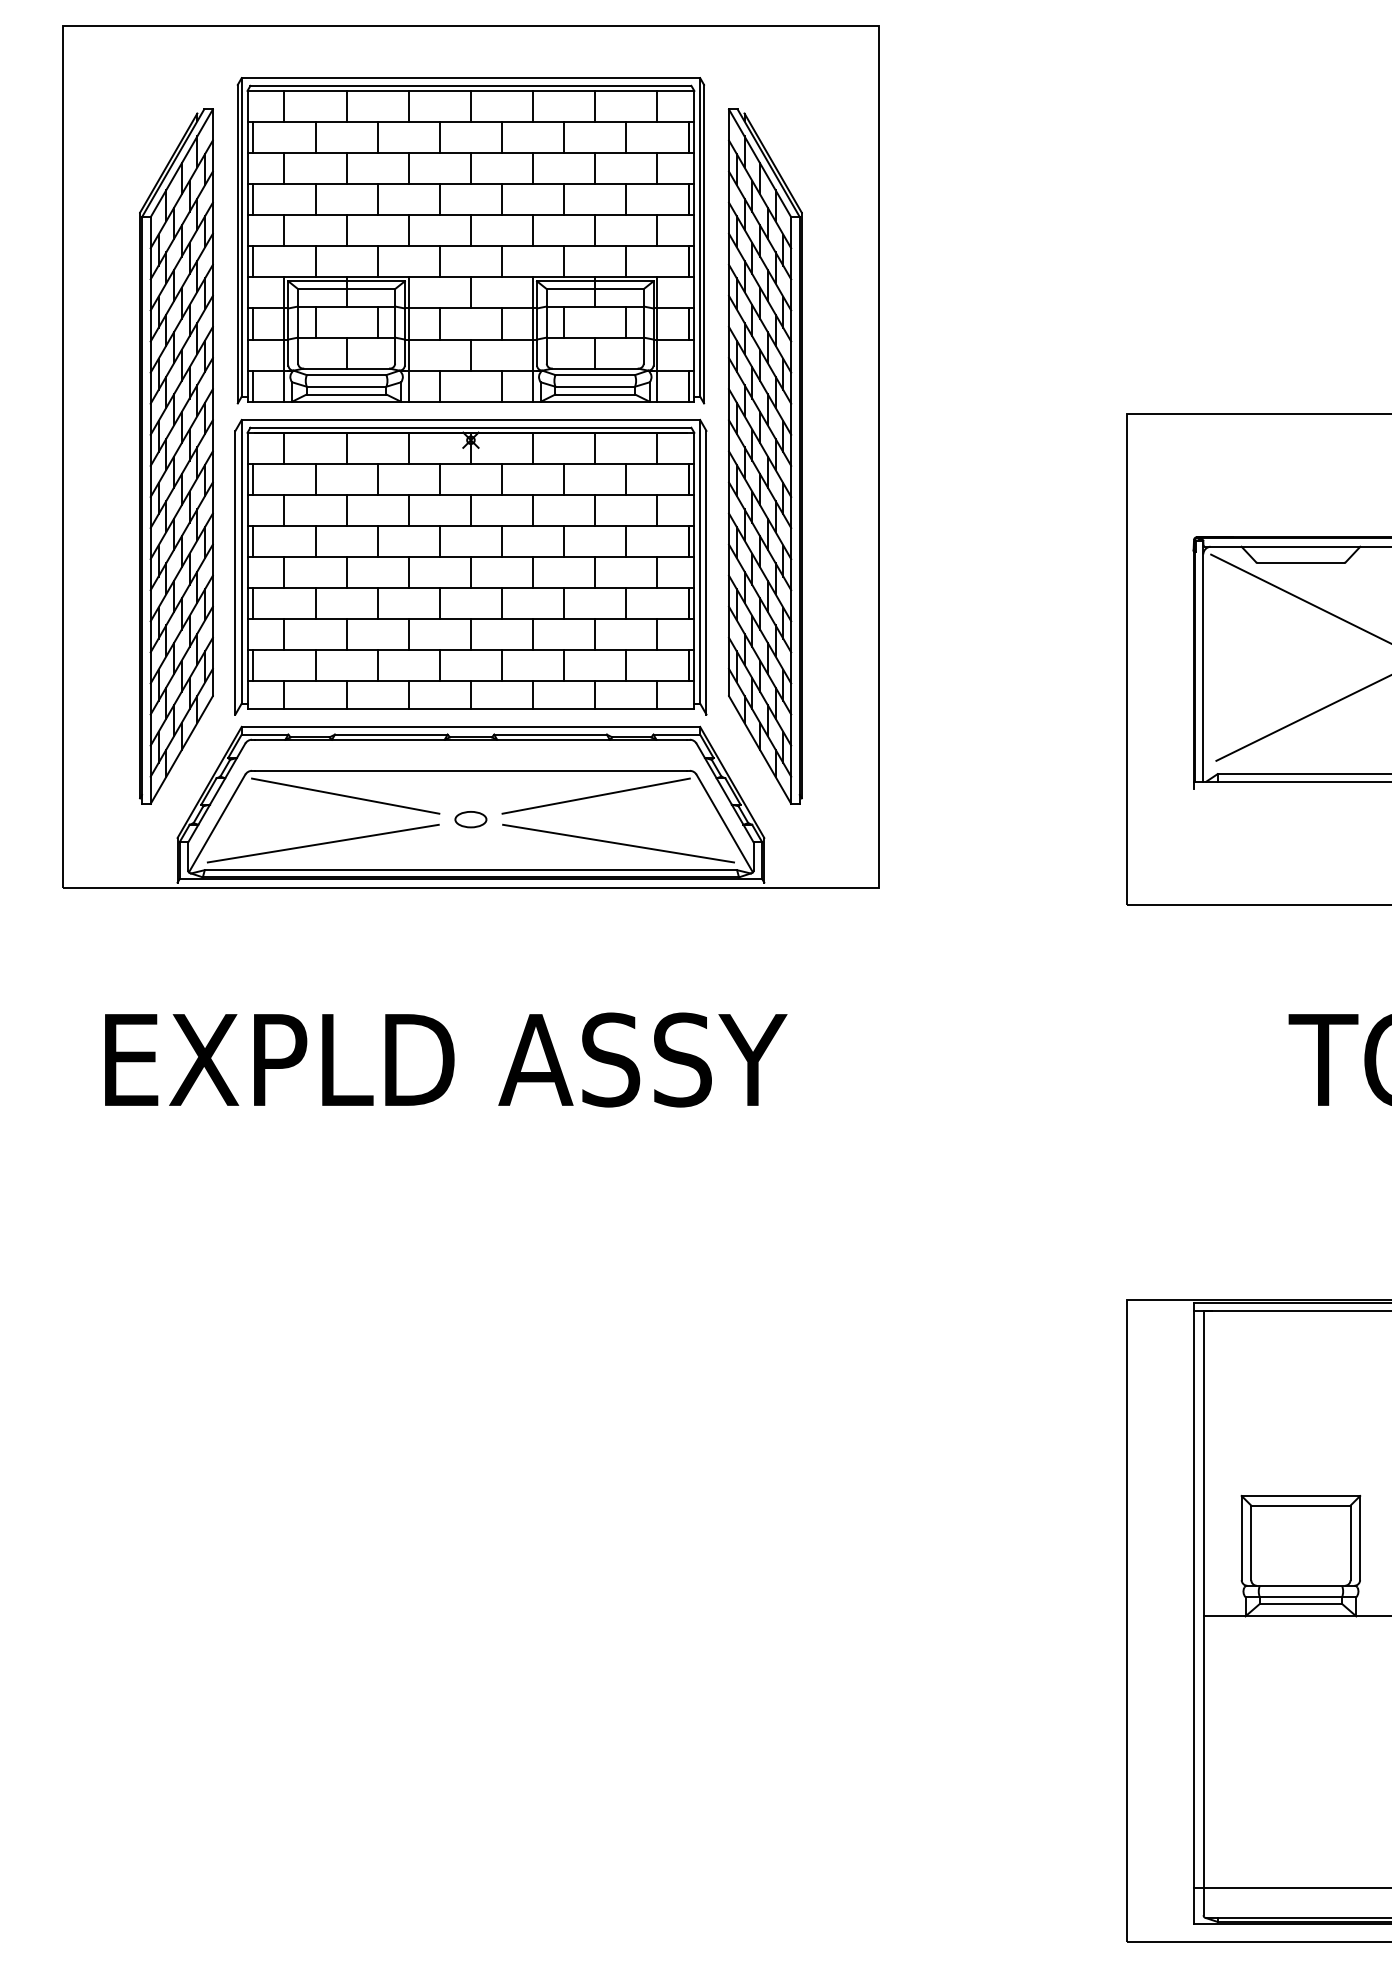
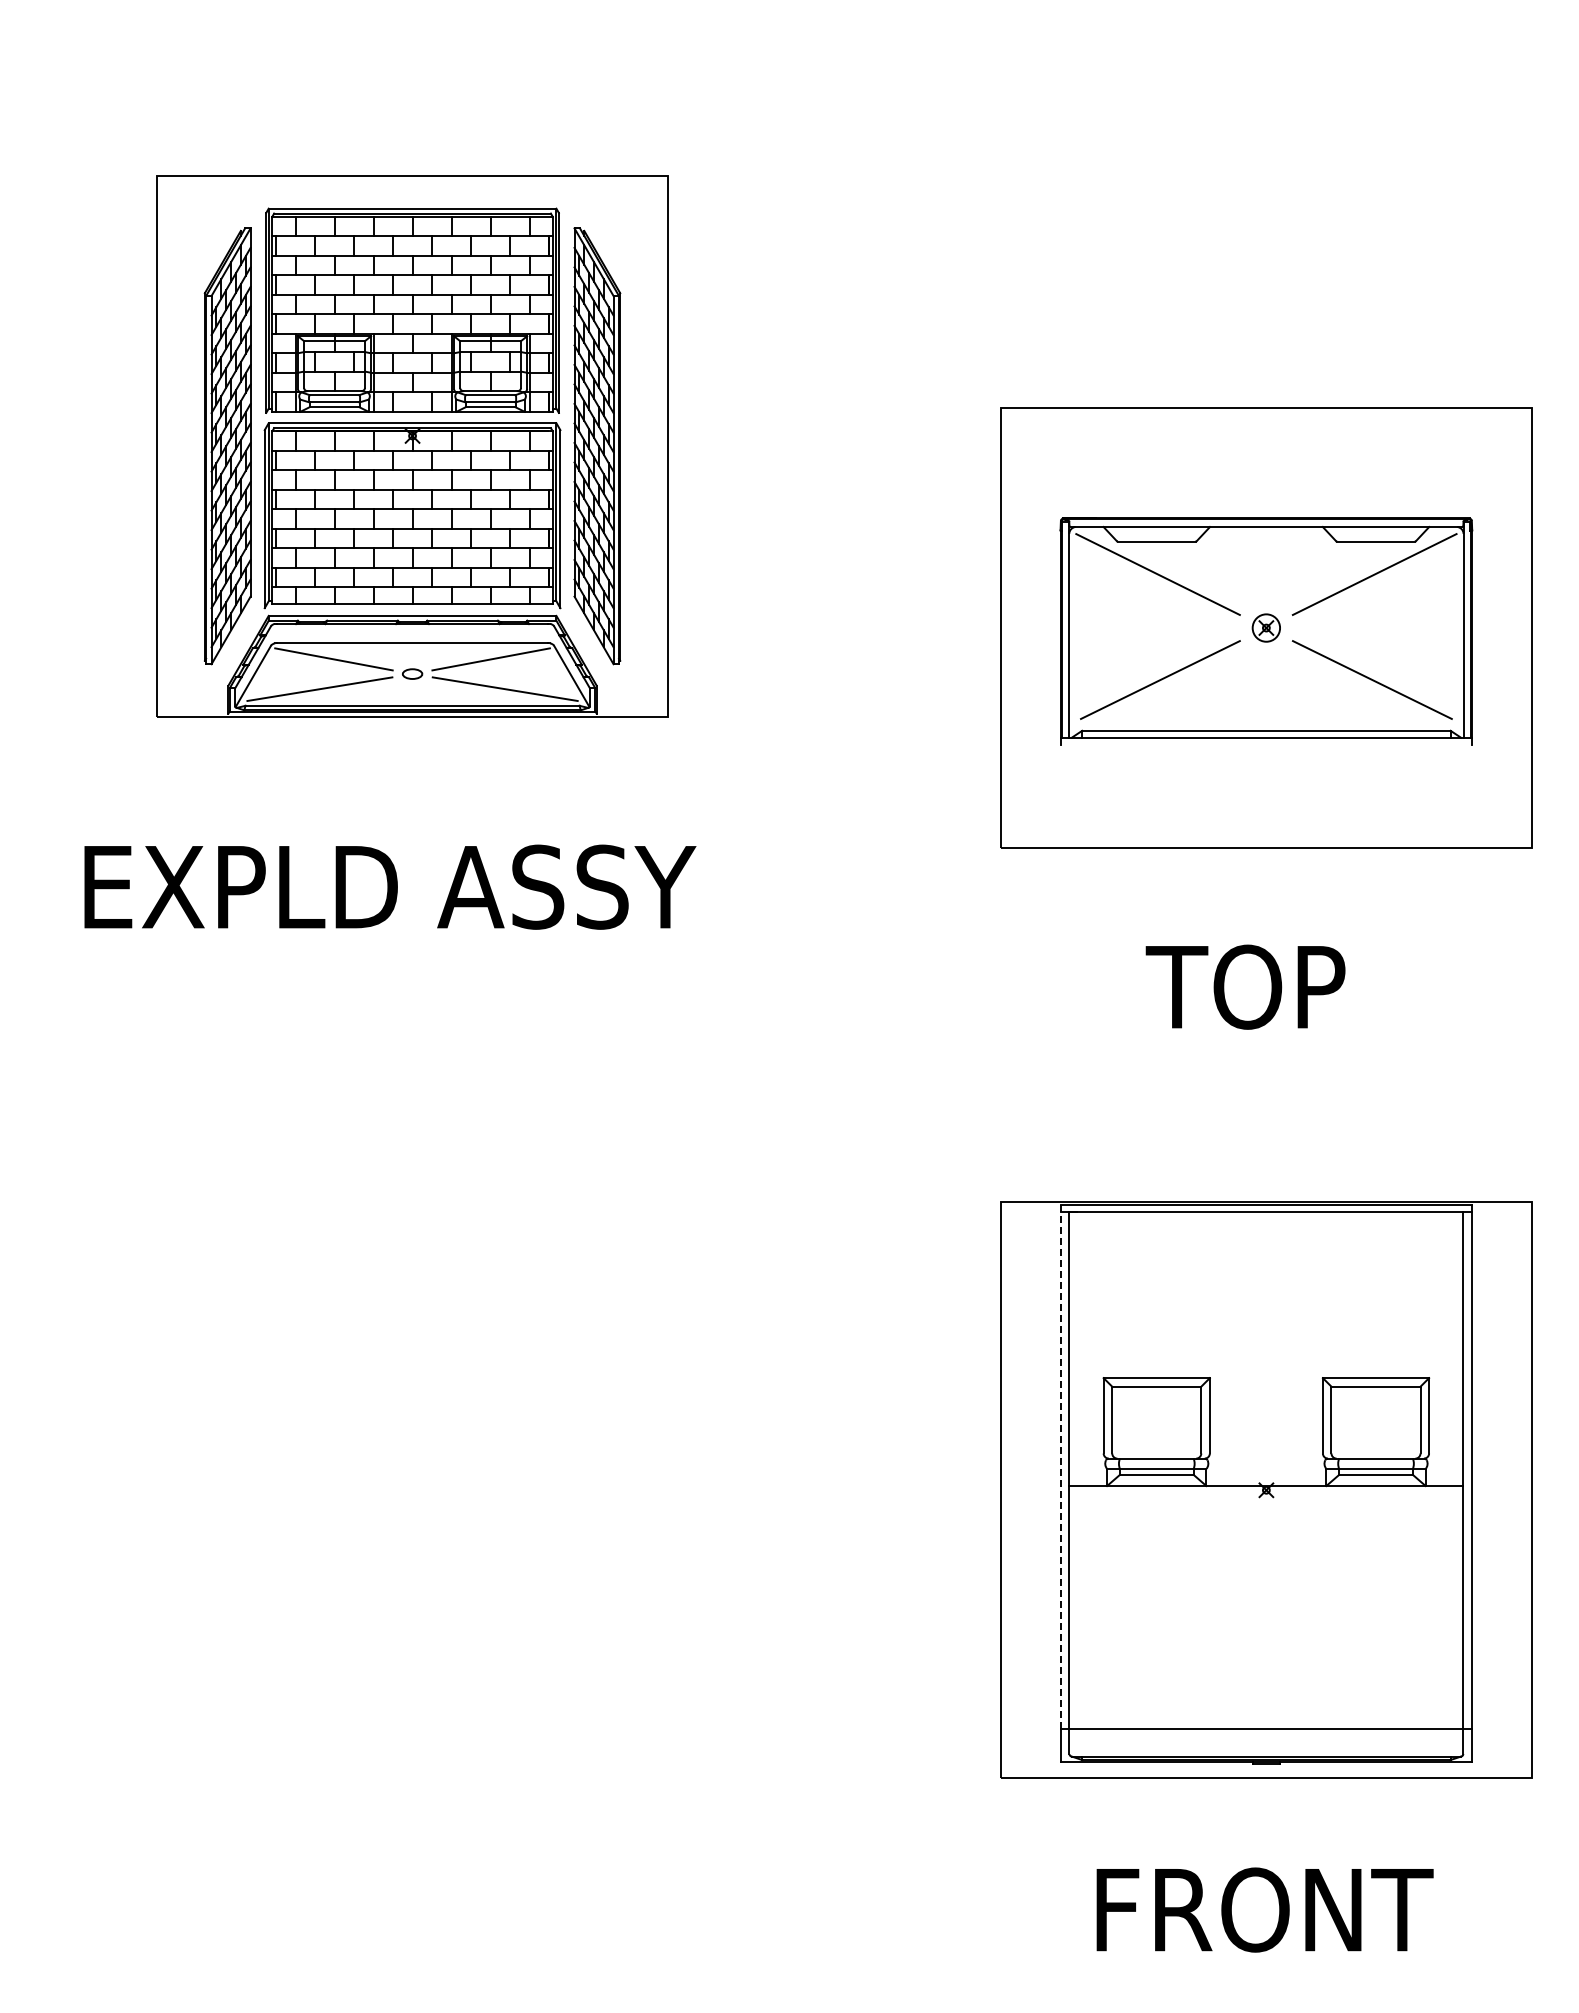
part: (470, 456) -> (412, 446), size x0.7
text: (446, 1059) -> (390, 886), moved
line: (1193, 1595) -> (1060, 1467), solid -> dashed

